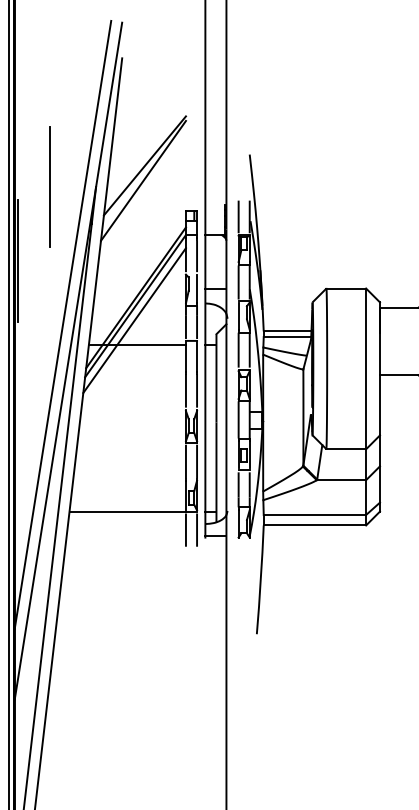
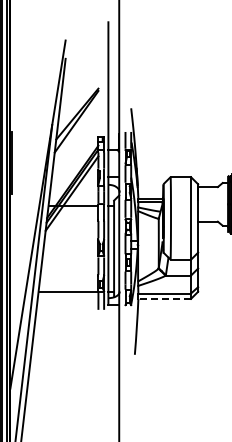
line: (49, 186) -> (28, 124), removed
line: (63, 324) -> (35, 195), removed
line: (314, 524) -> (164, 298), solid -> dashed

